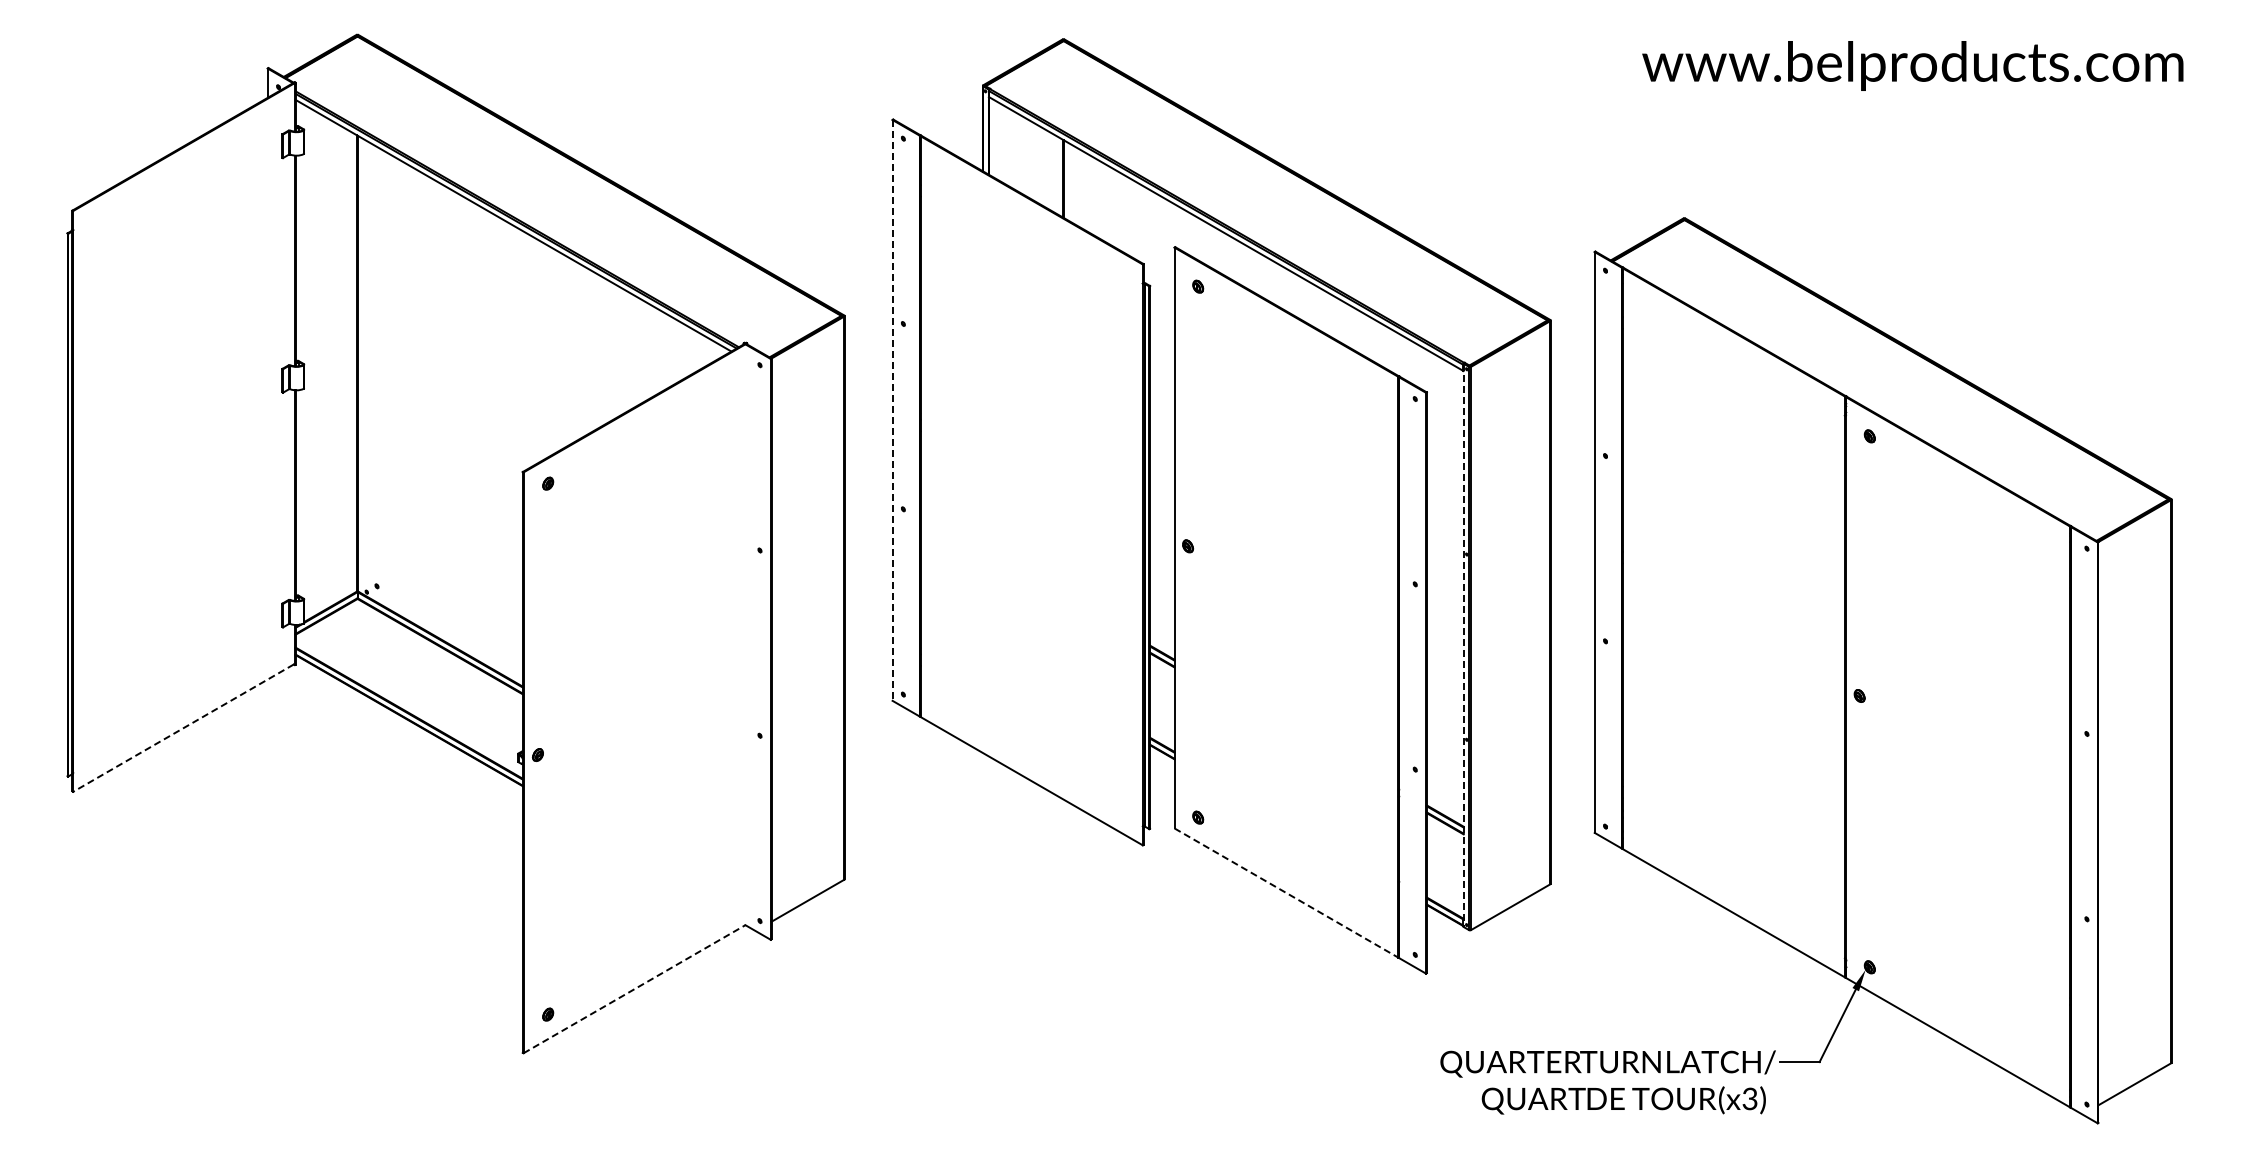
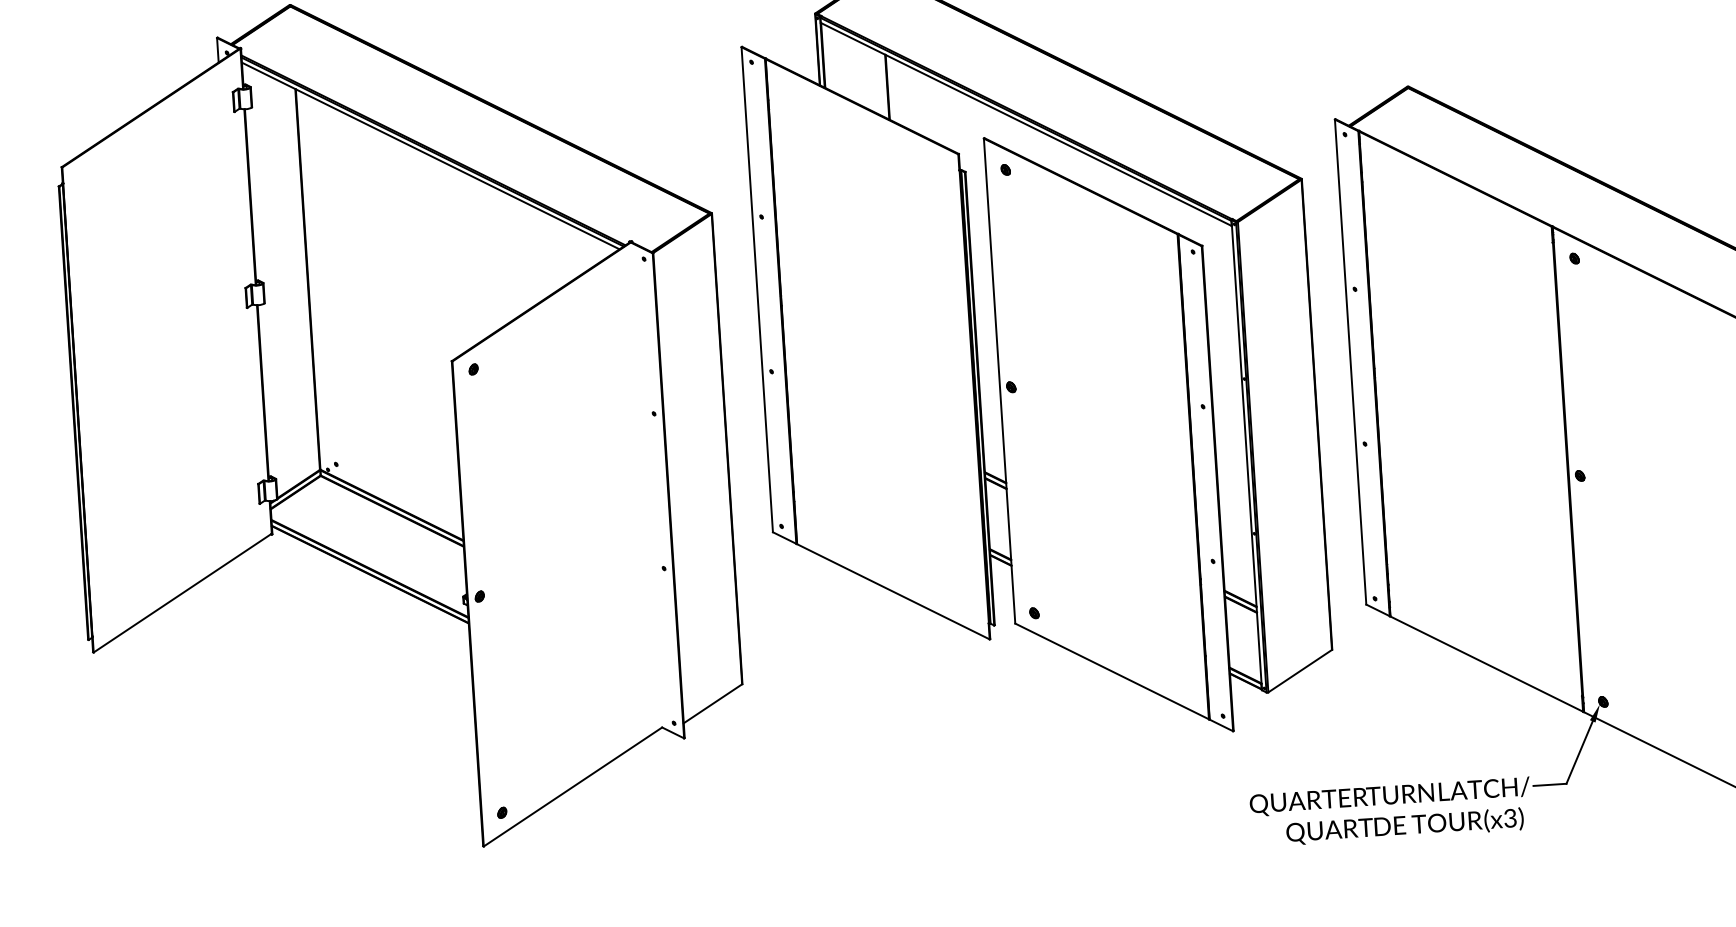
line: (892, 410) -> (757, 289), dashed -> solid
line: (1463, 645) -> (1246, 455), dashed -> solid
line: (183, 728) -> (182, 593), dashed -> solid
line: (1286, 893) -> (1112, 671), dashed -> solid
line: (634, 988) -> (572, 786), dashed -> solid

